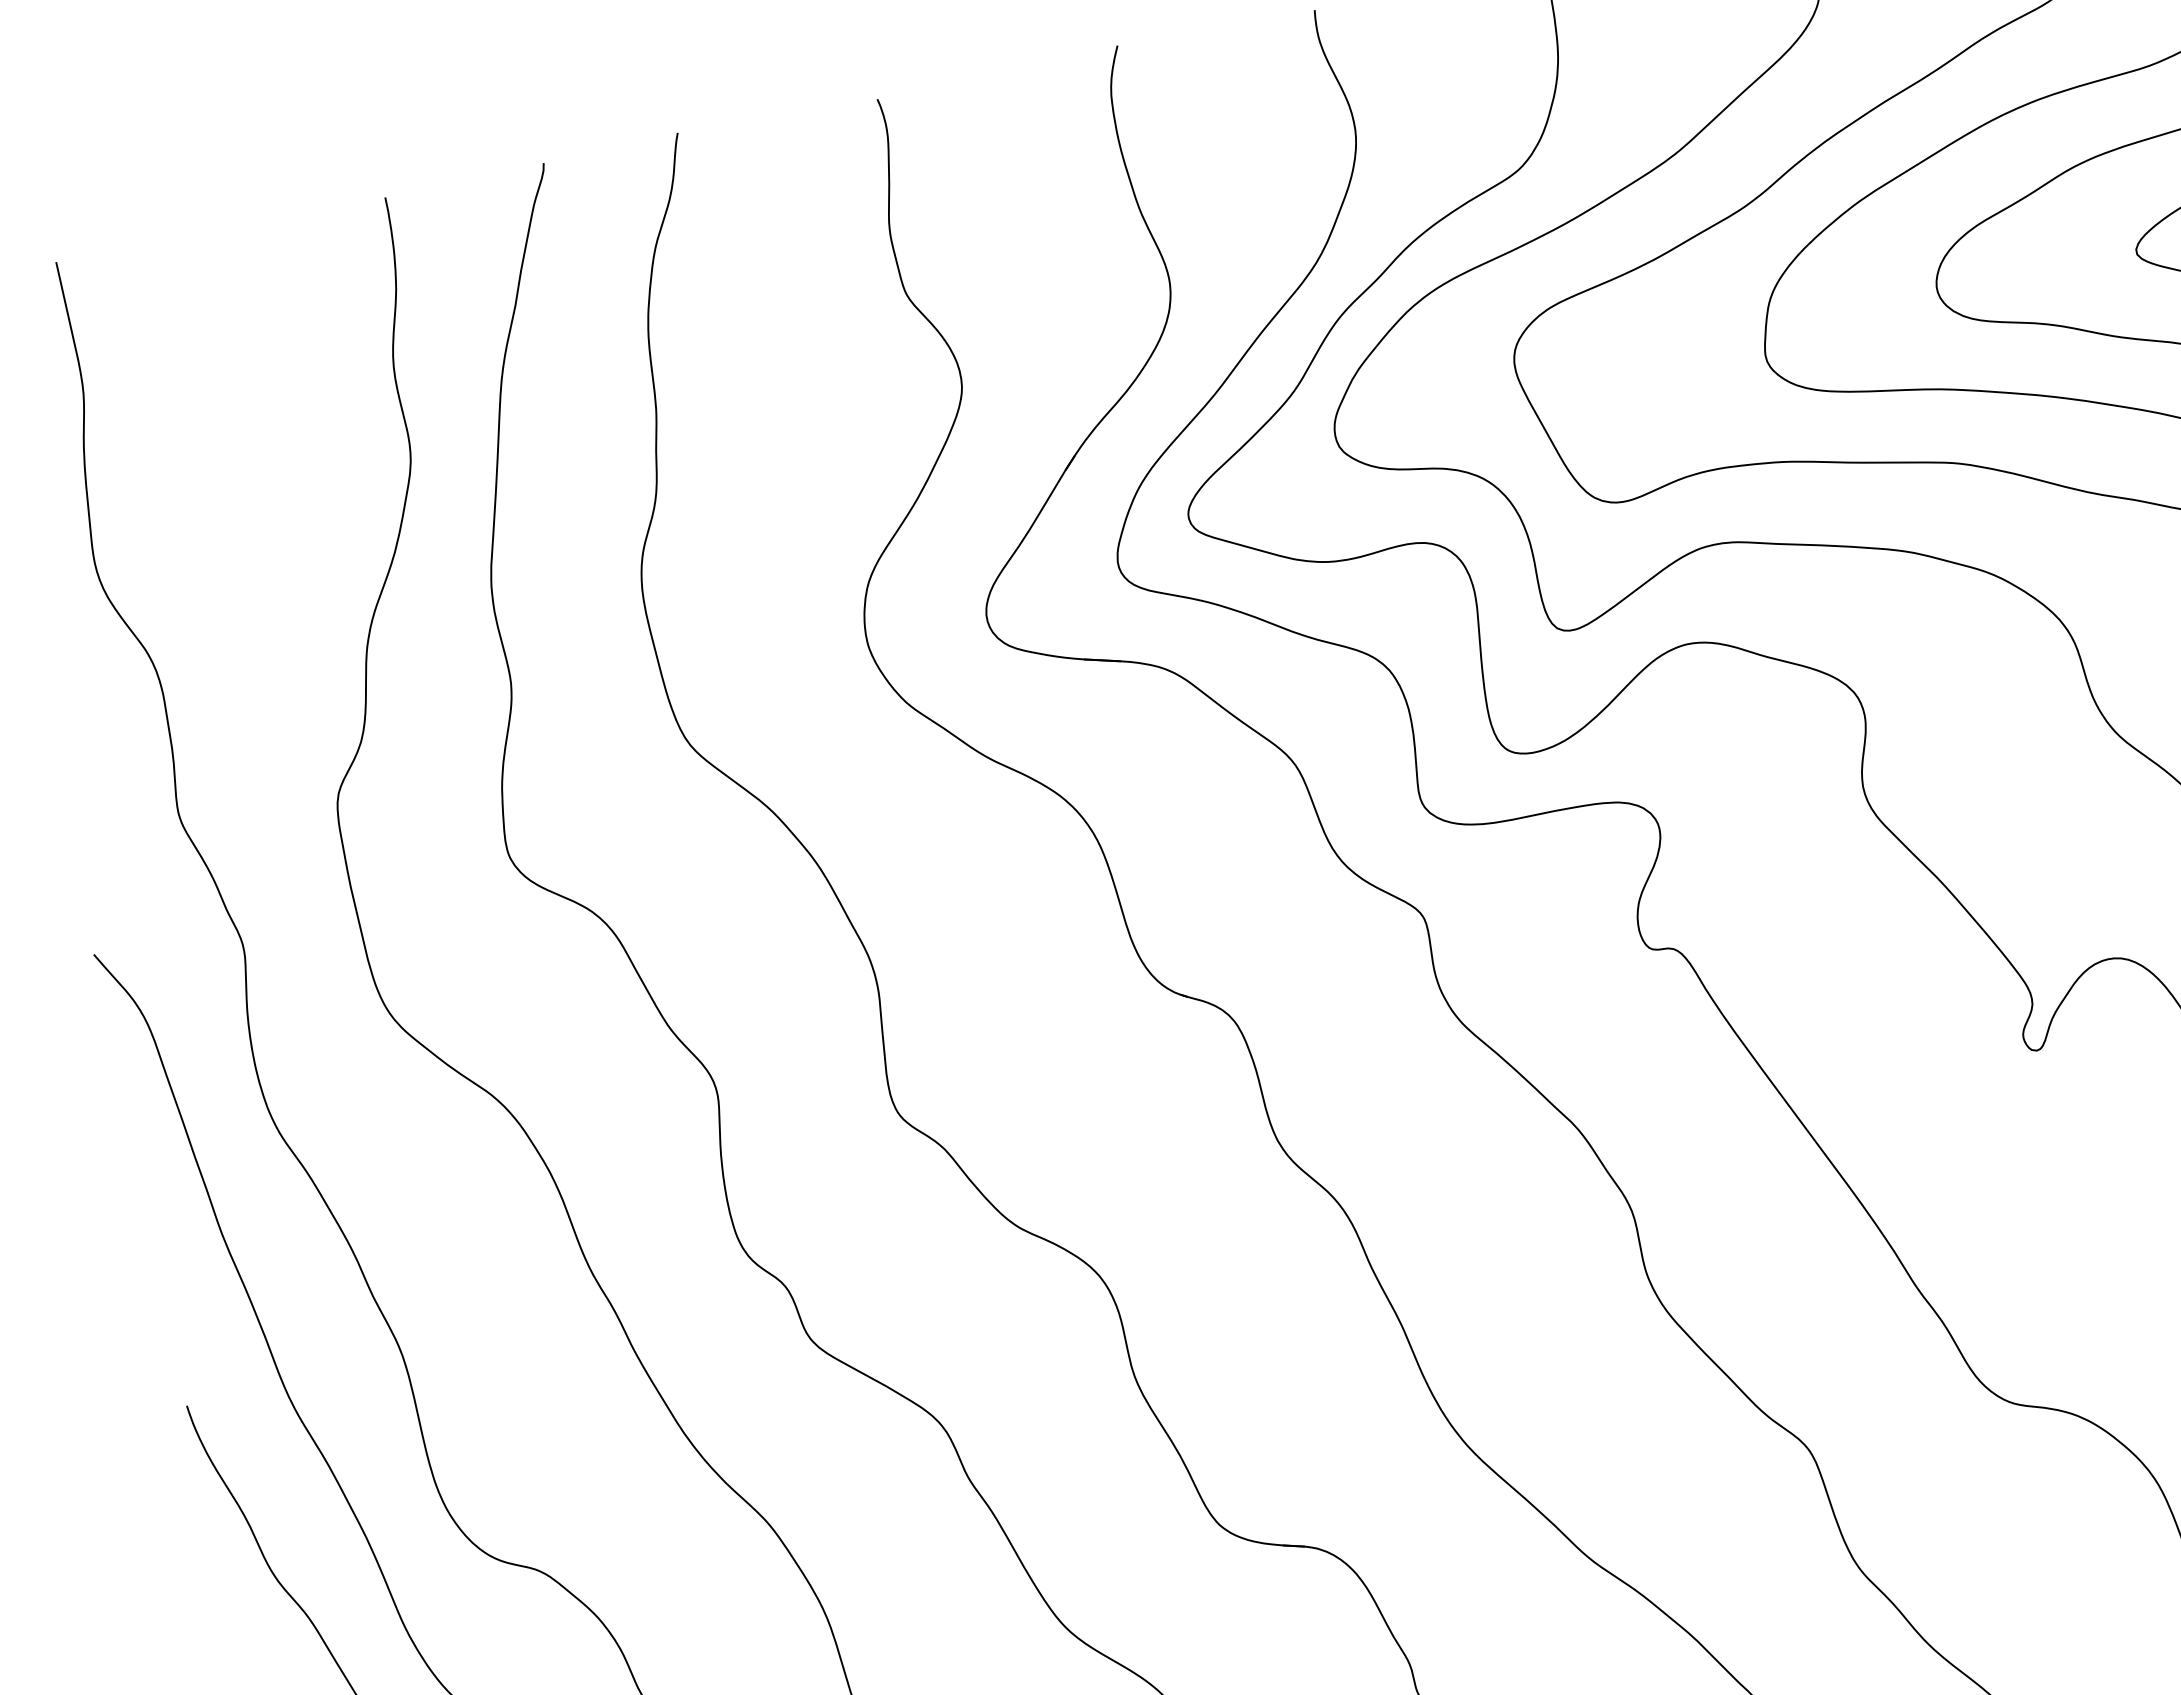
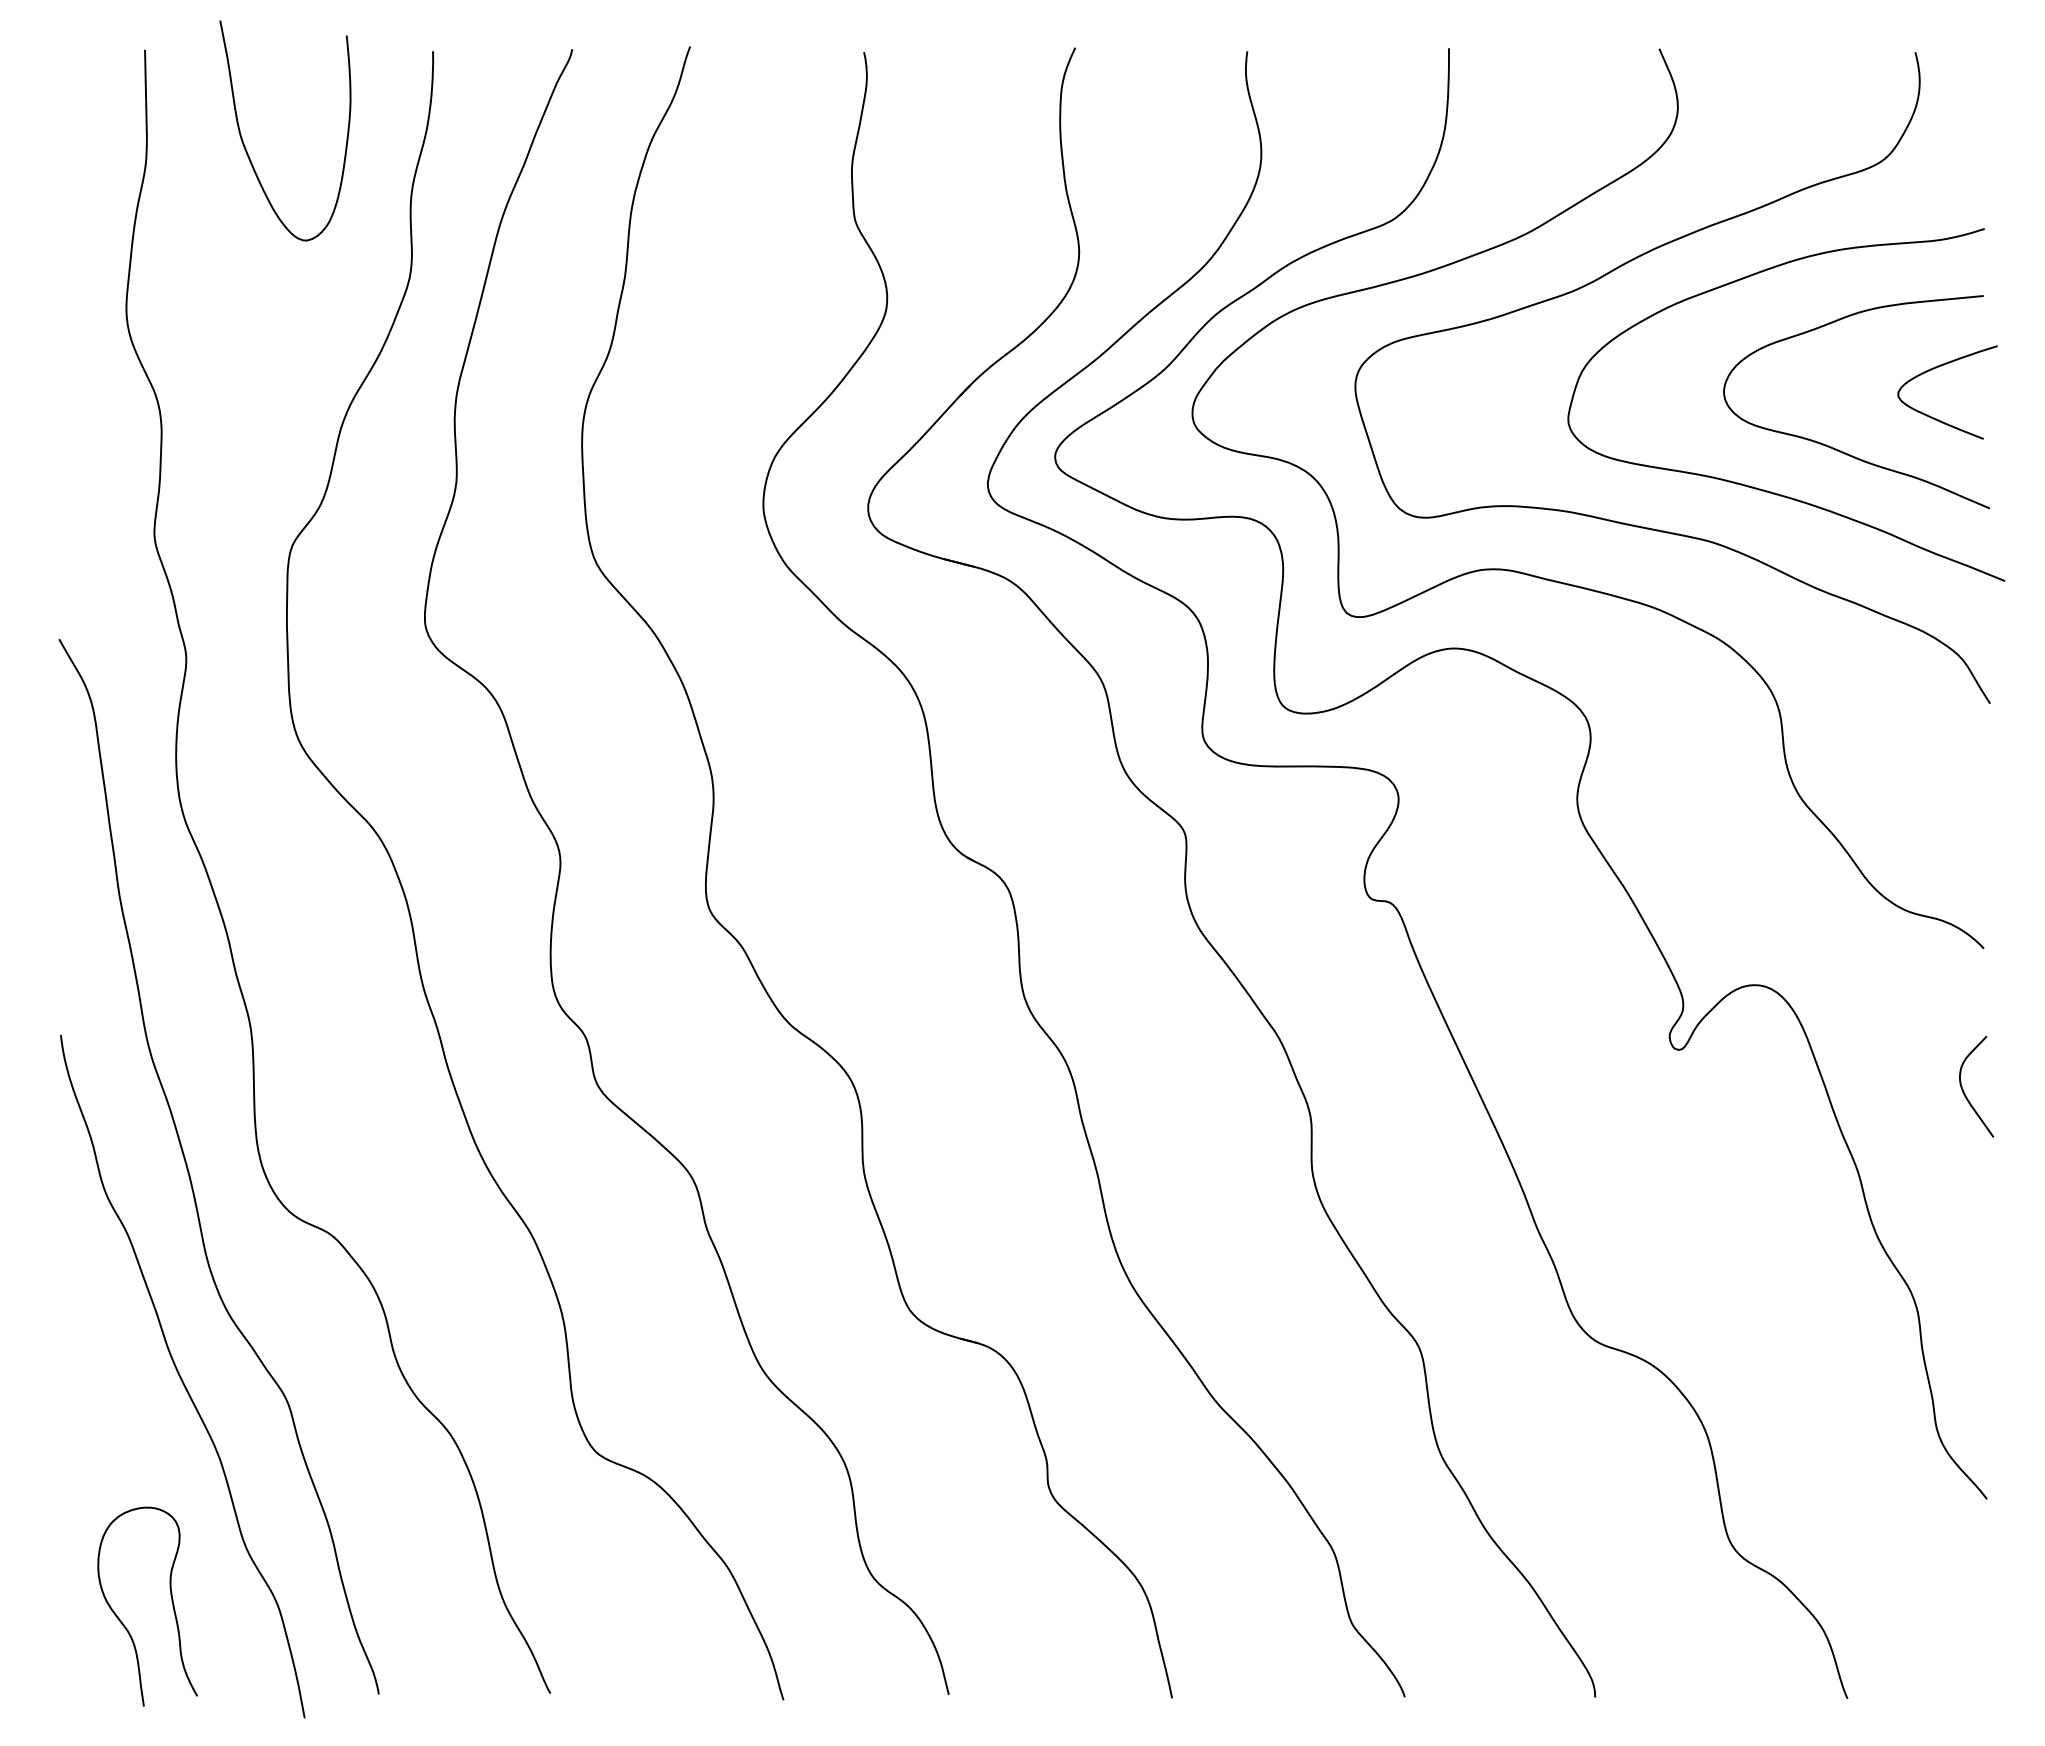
curve: (194, 351) -> (246, 148), added

